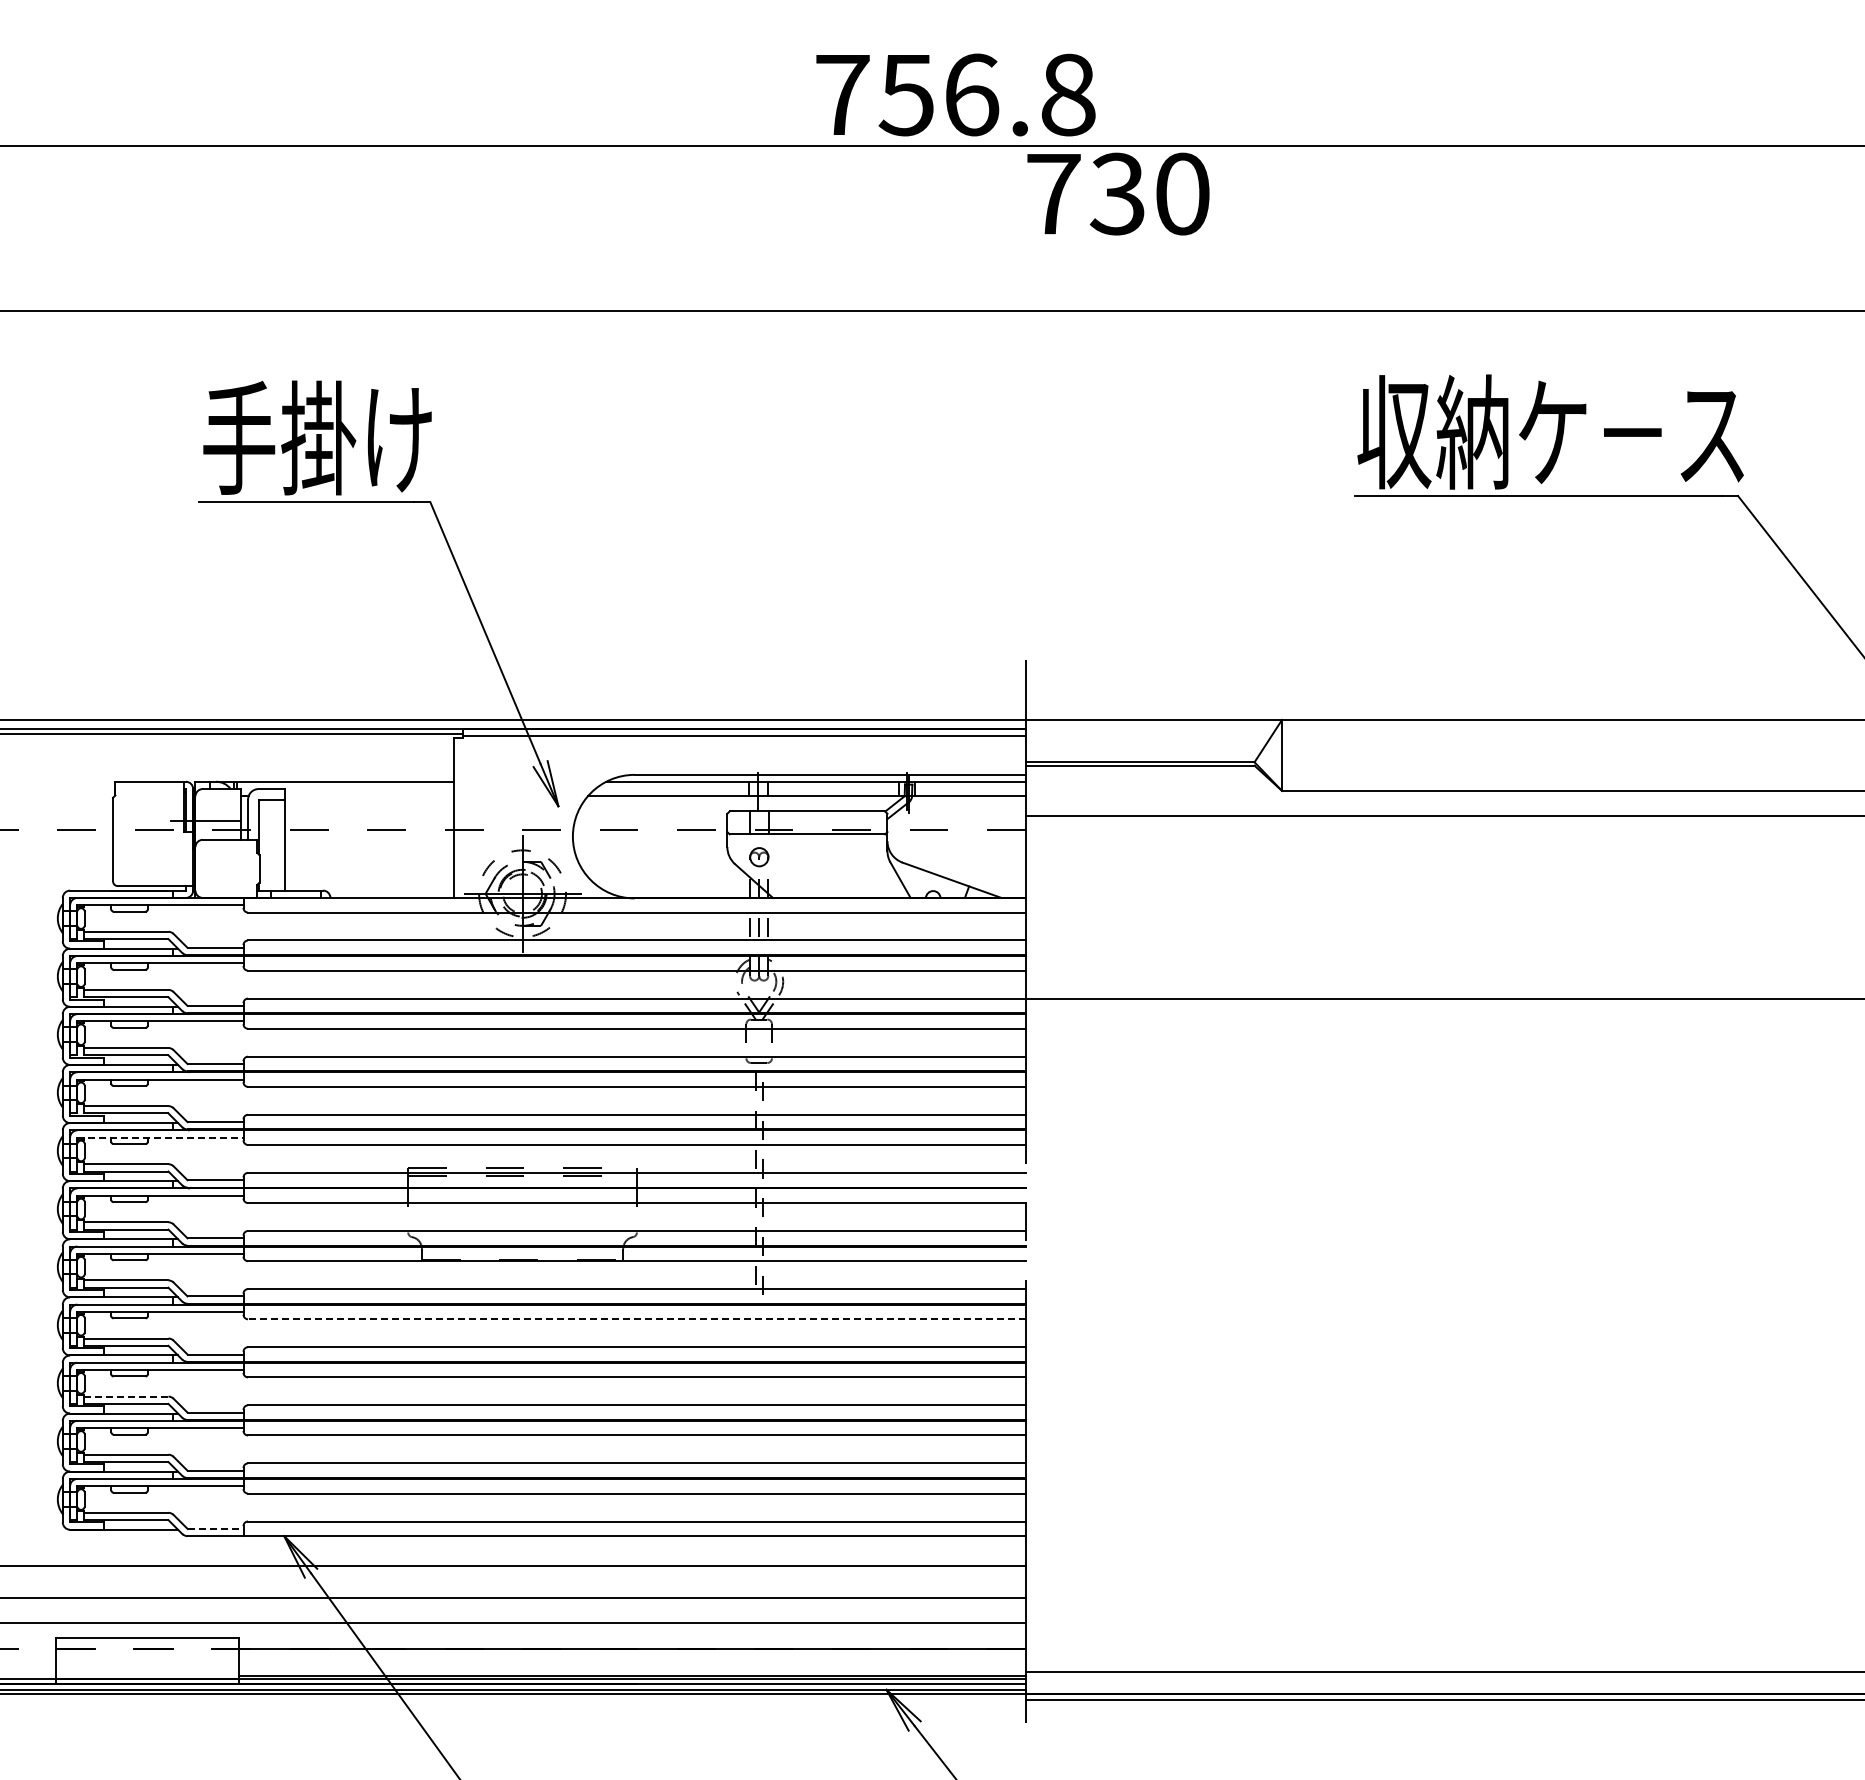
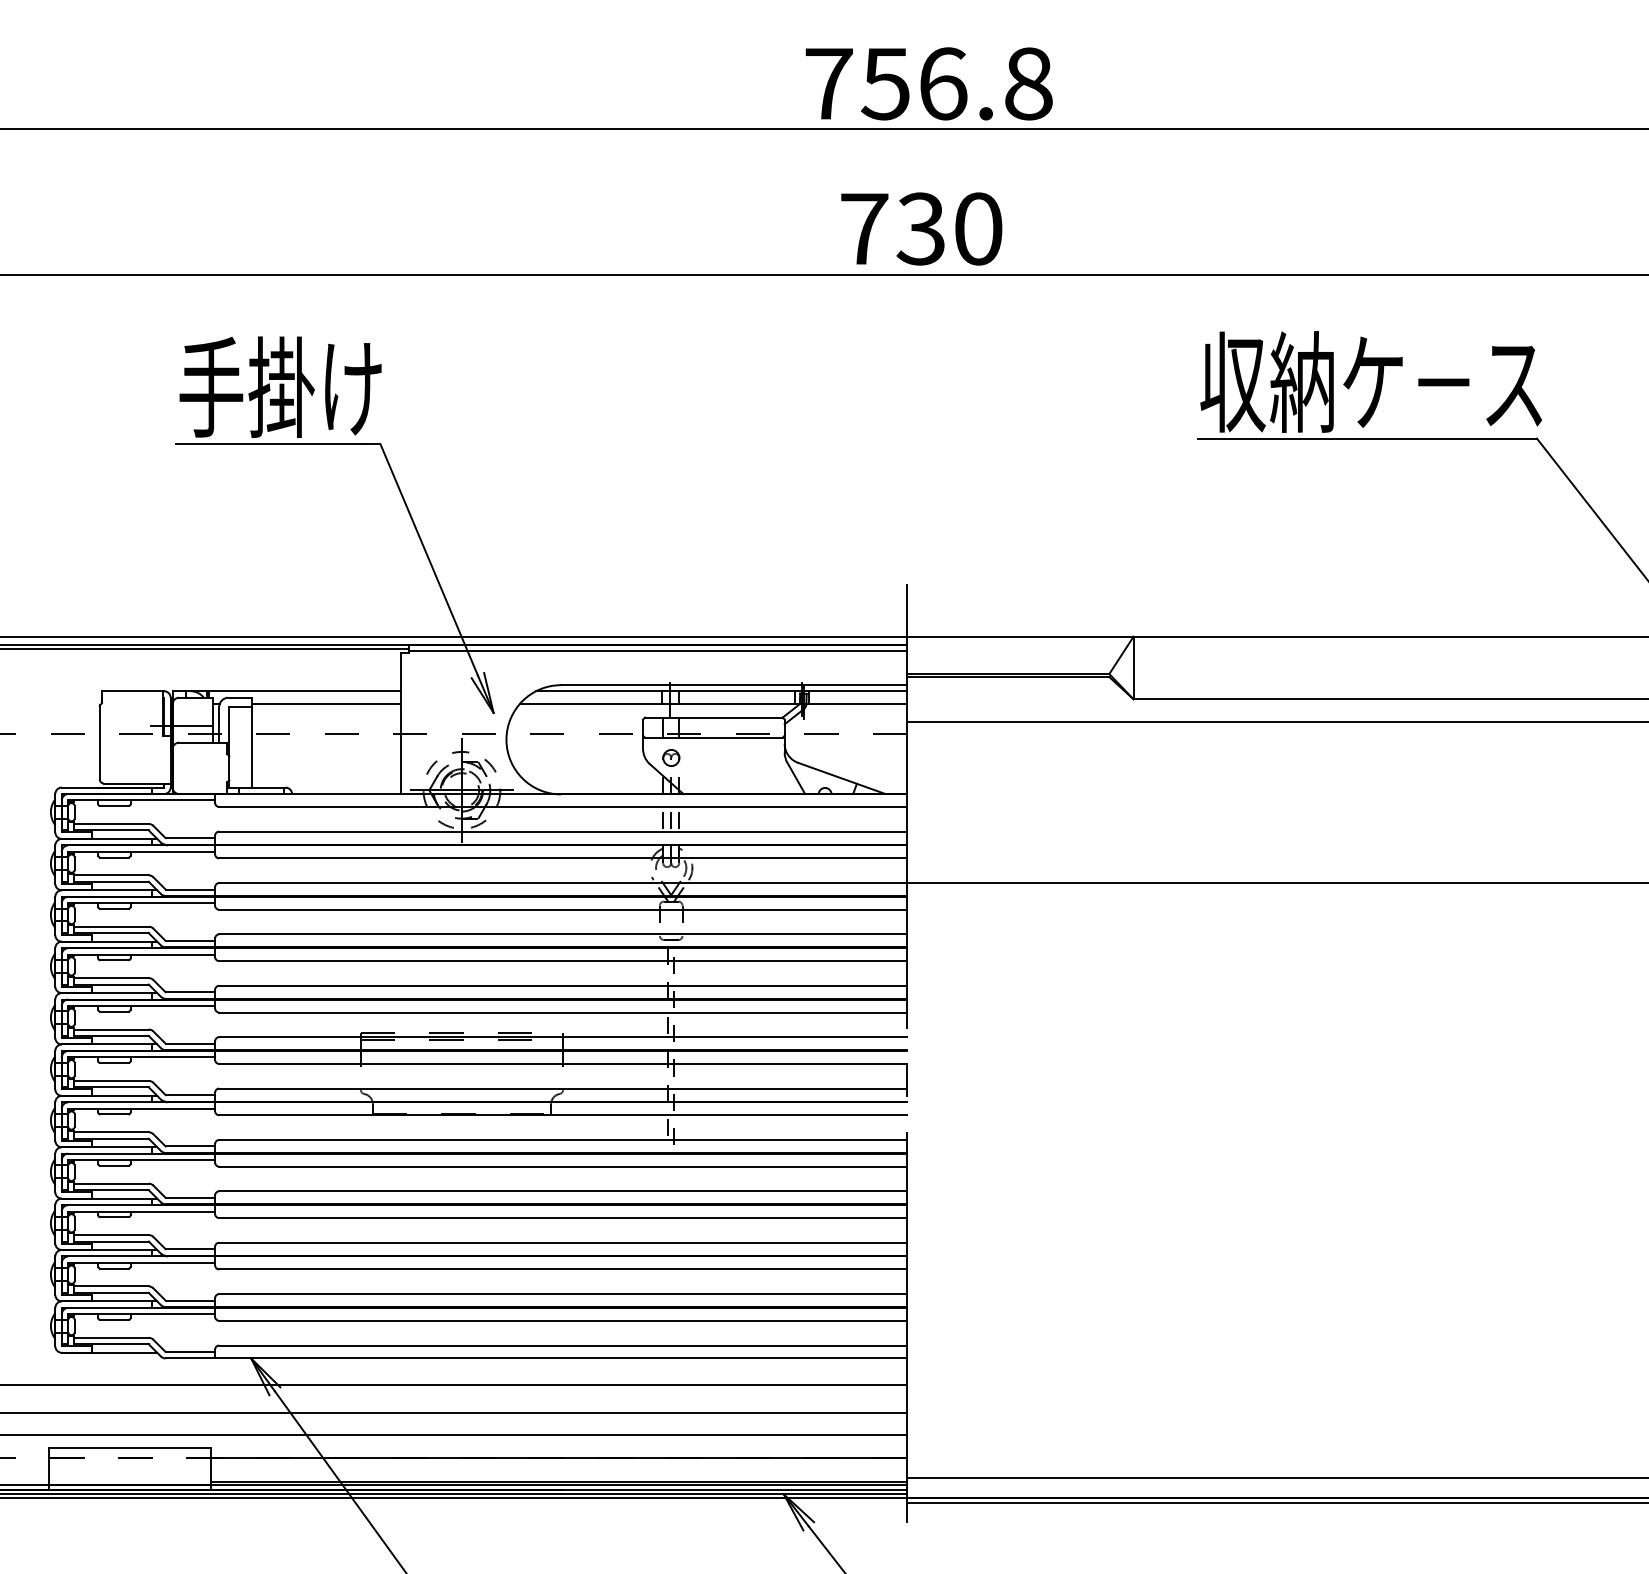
text: (955, 94) -> (928, 83), moved
text: (1118, 193) -> (921, 228), moved
line: (368, 796) -> (325, 704), added
line: (160, 1137) -> (141, 1005), dashed -> solid
line: (636, 1319) -> (562, 1166), dashed -> solid
line: (126, 1396) -> (111, 1234), dashed -> solid
line: (215, 1528) -> (190, 1351), dashed -> solid

